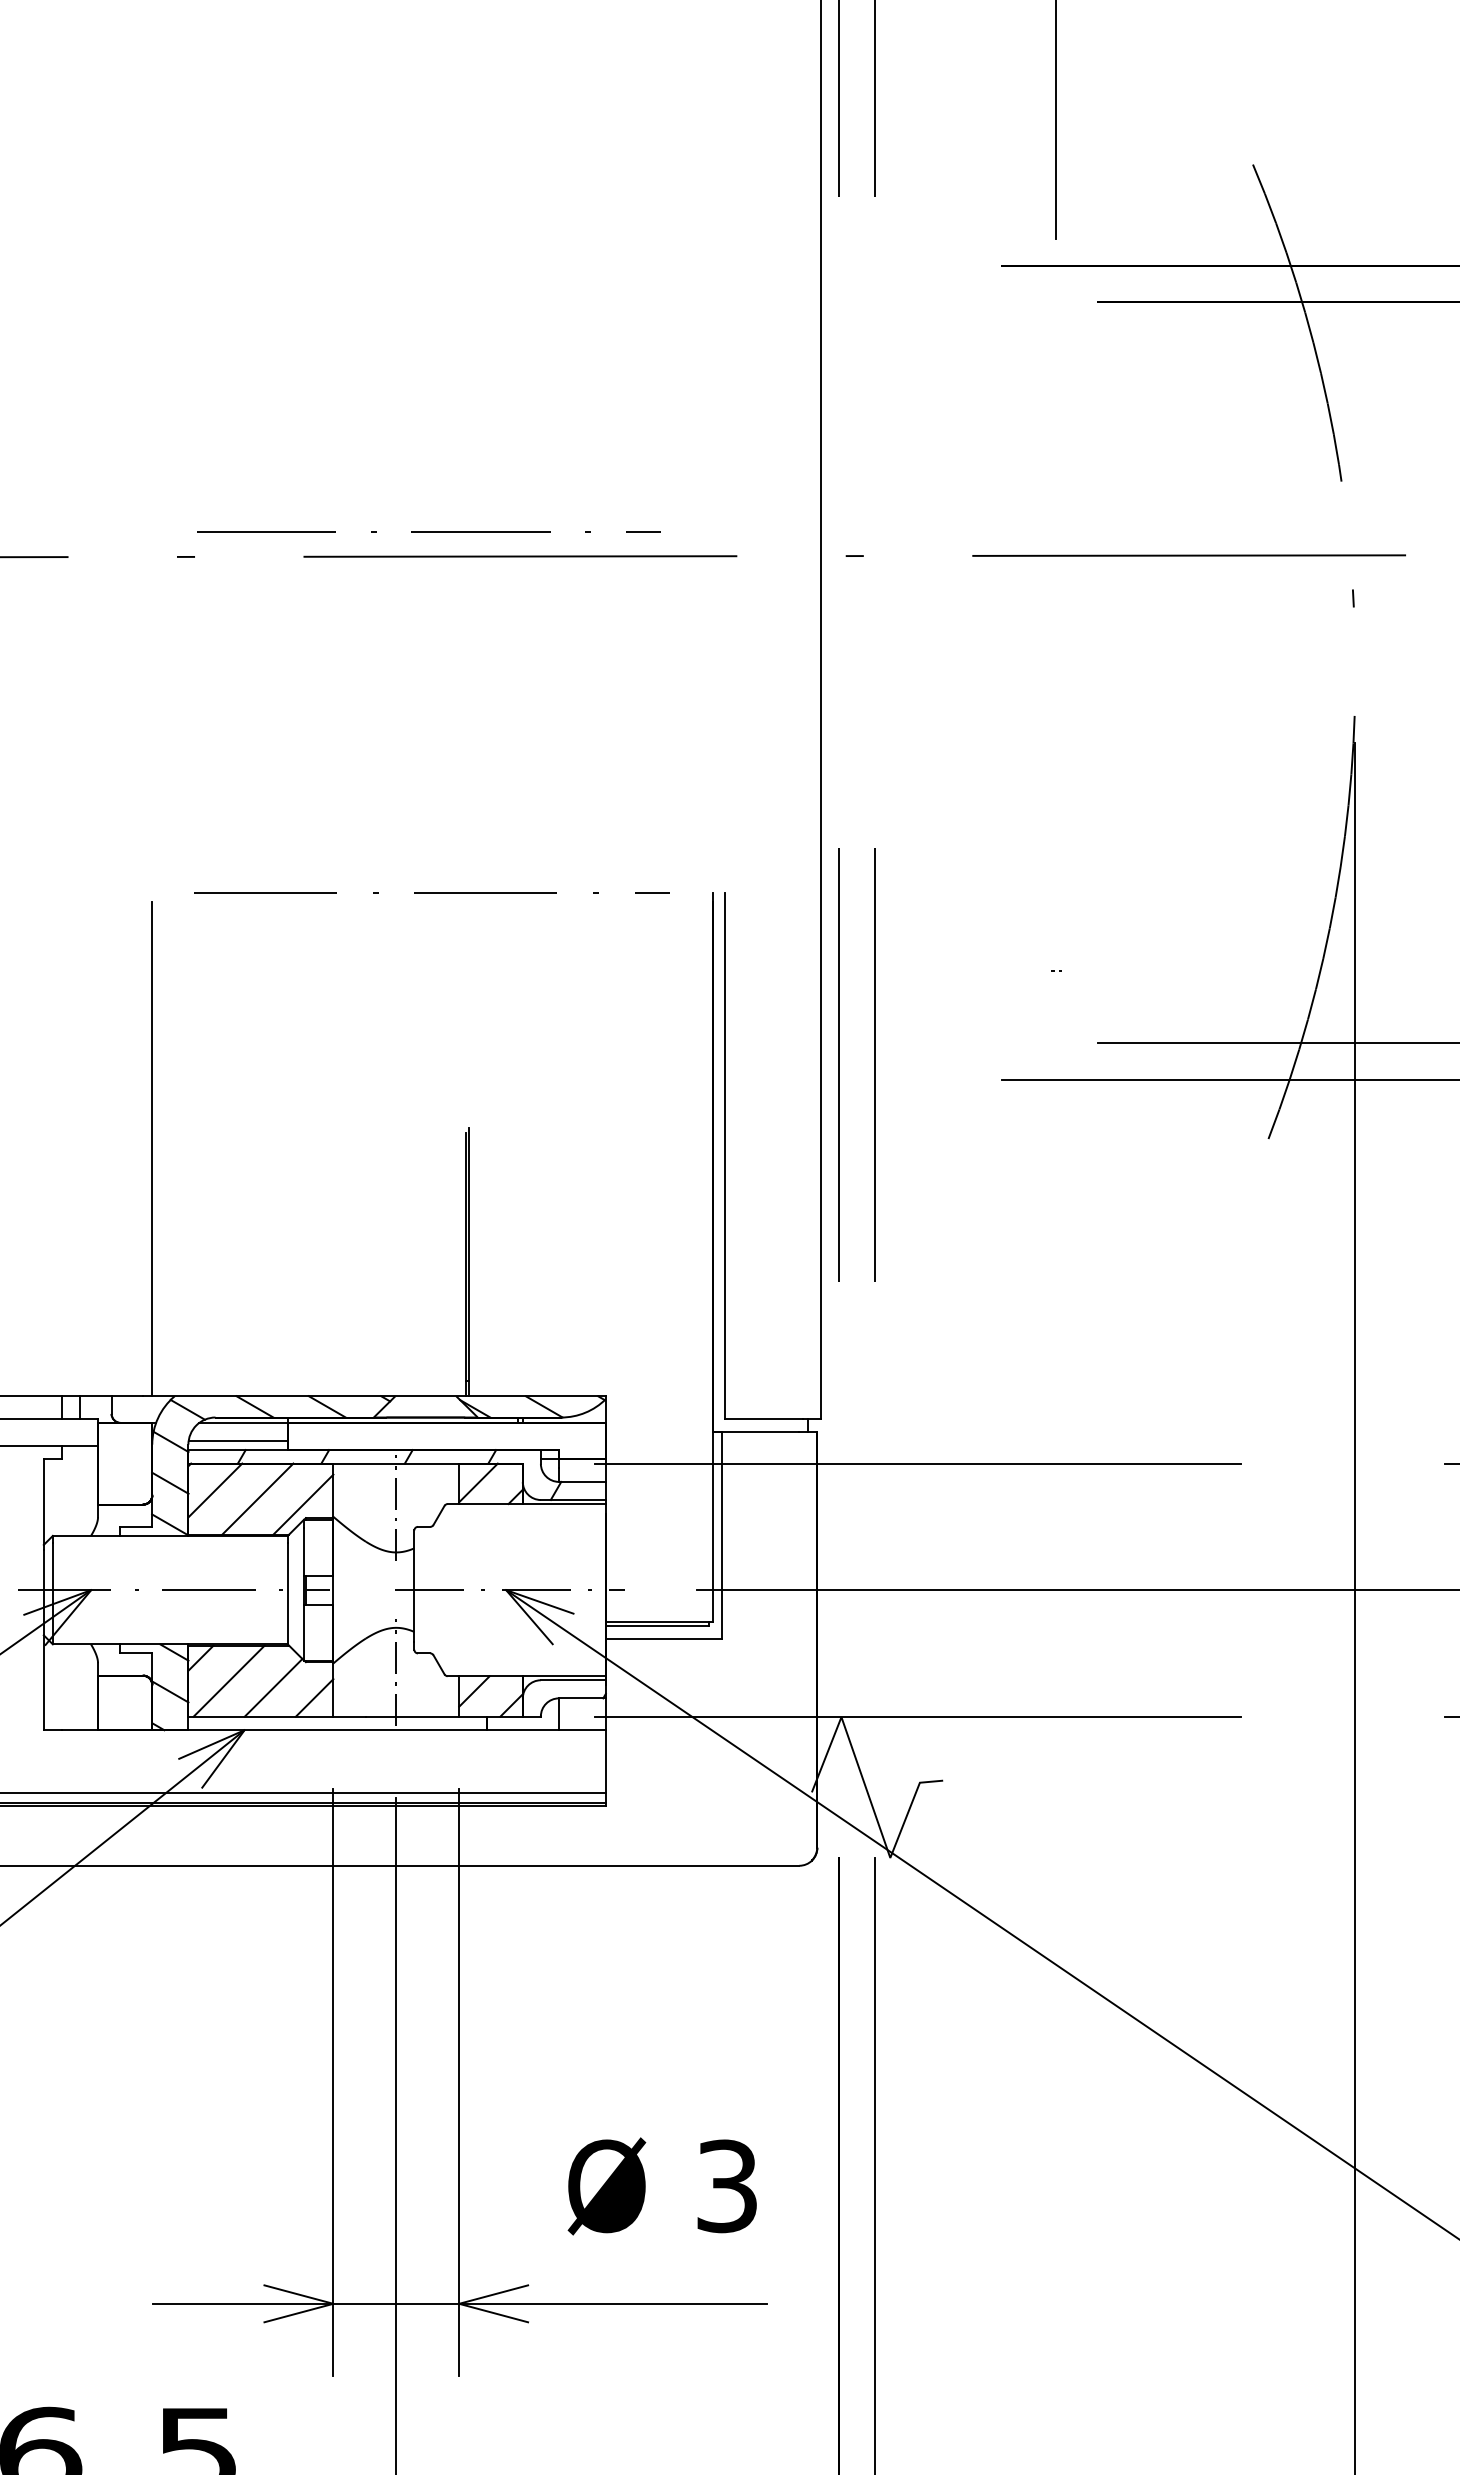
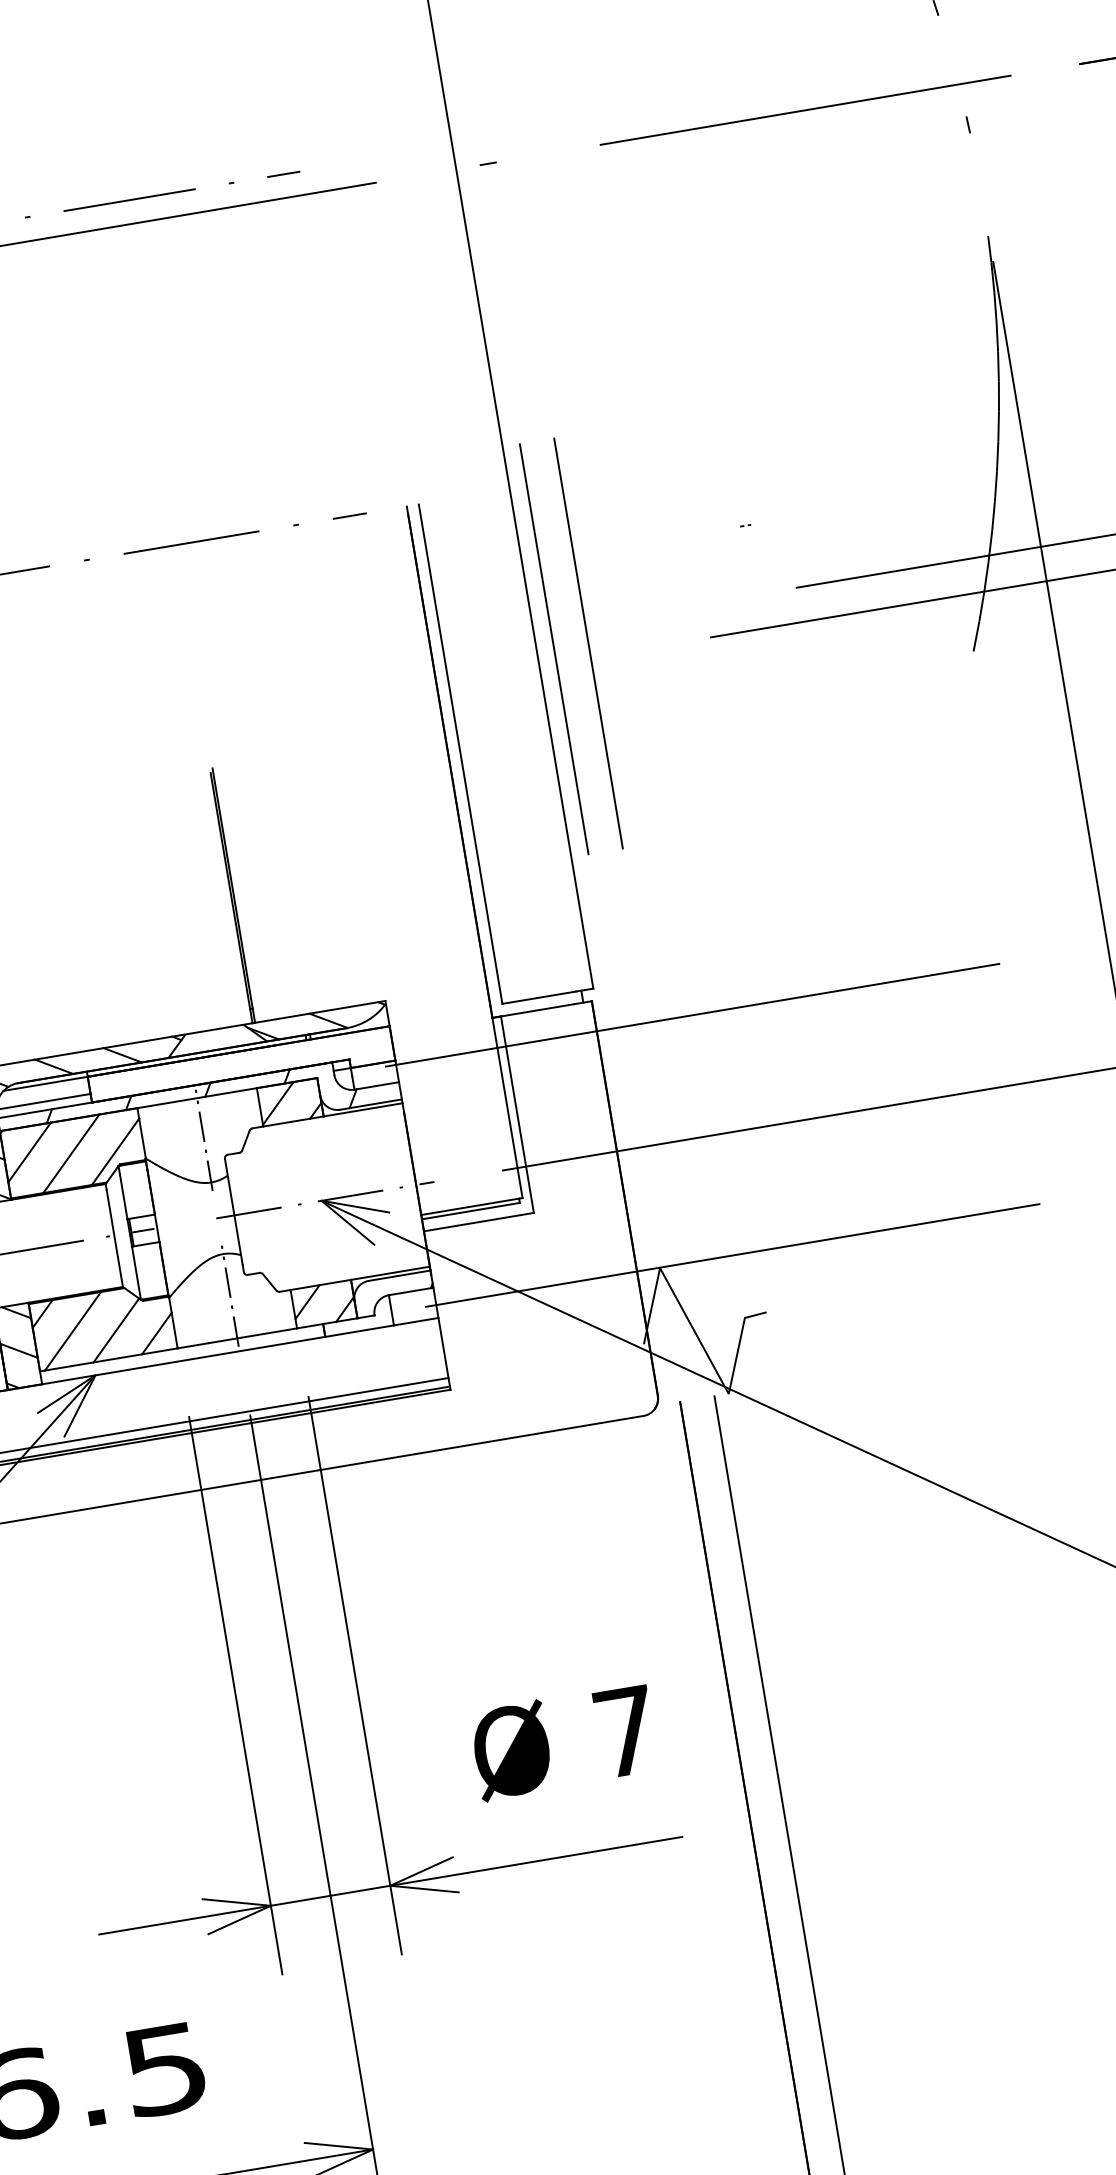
text: (726, 2186) -> (625, 1731), 3 -> 7

